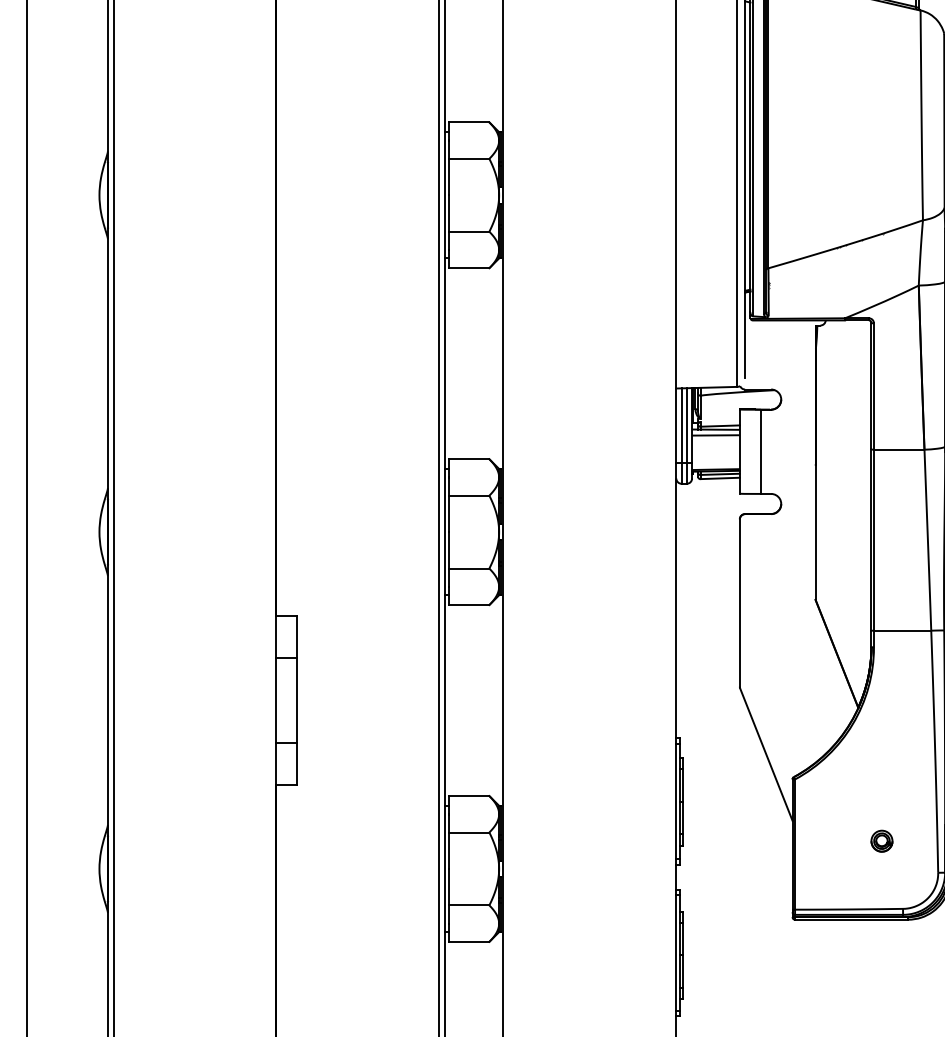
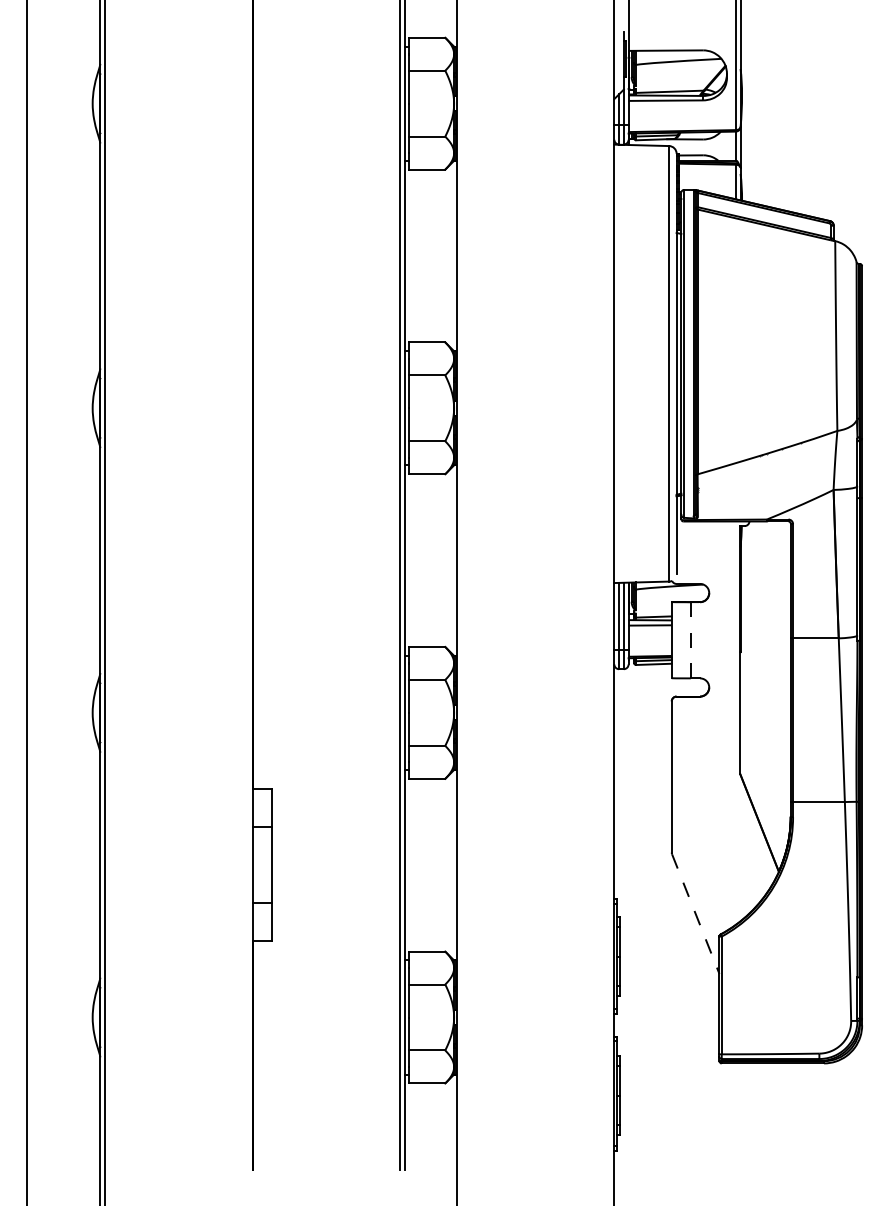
line: (760, 450) -> (690, 639), solid -> dashed
line: (766, 755) -> (695, 914), solid -> dashed
part: (881, 841) -> (799, 992), removed

